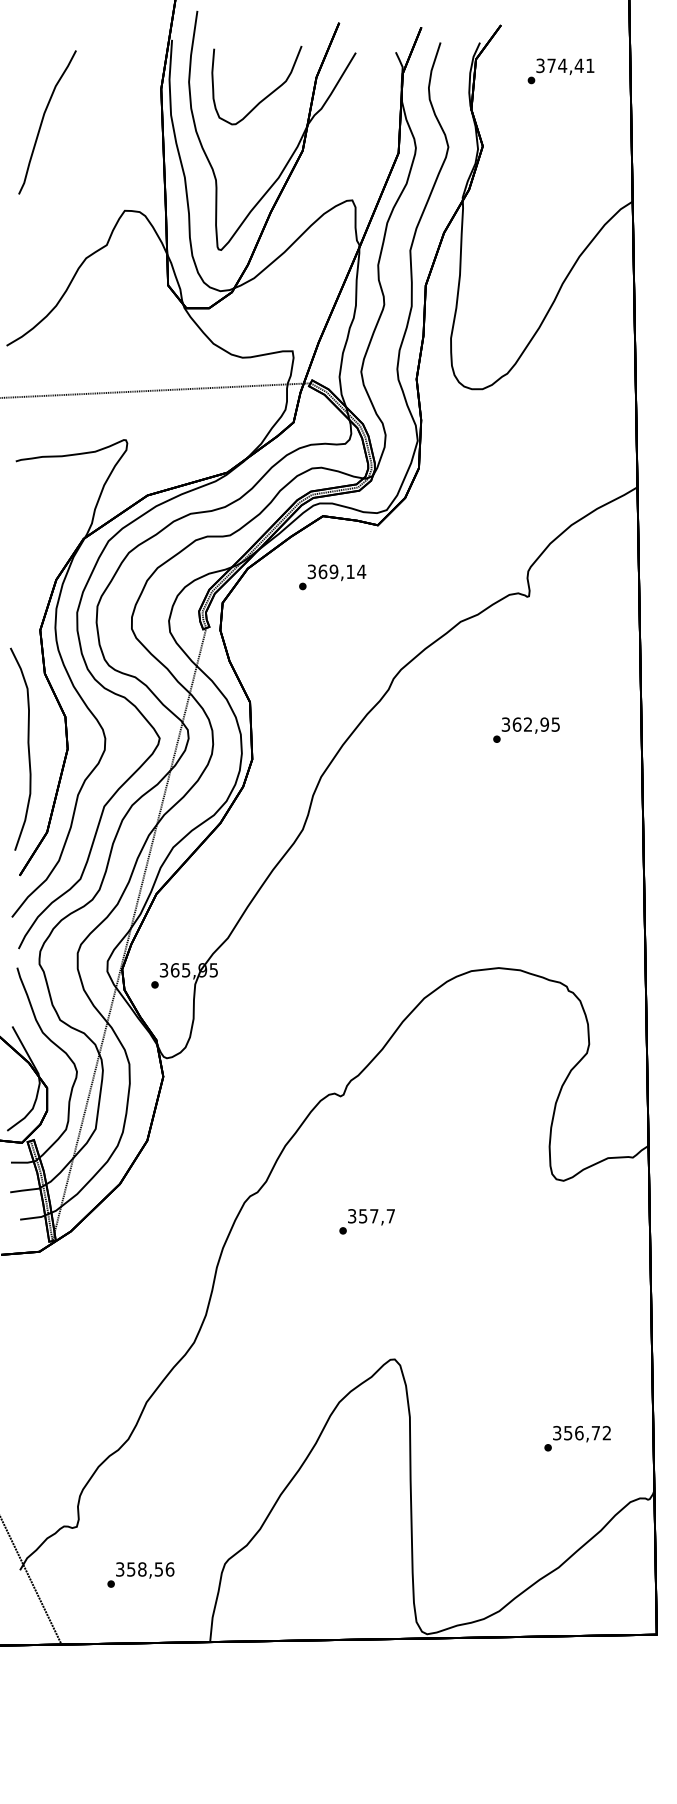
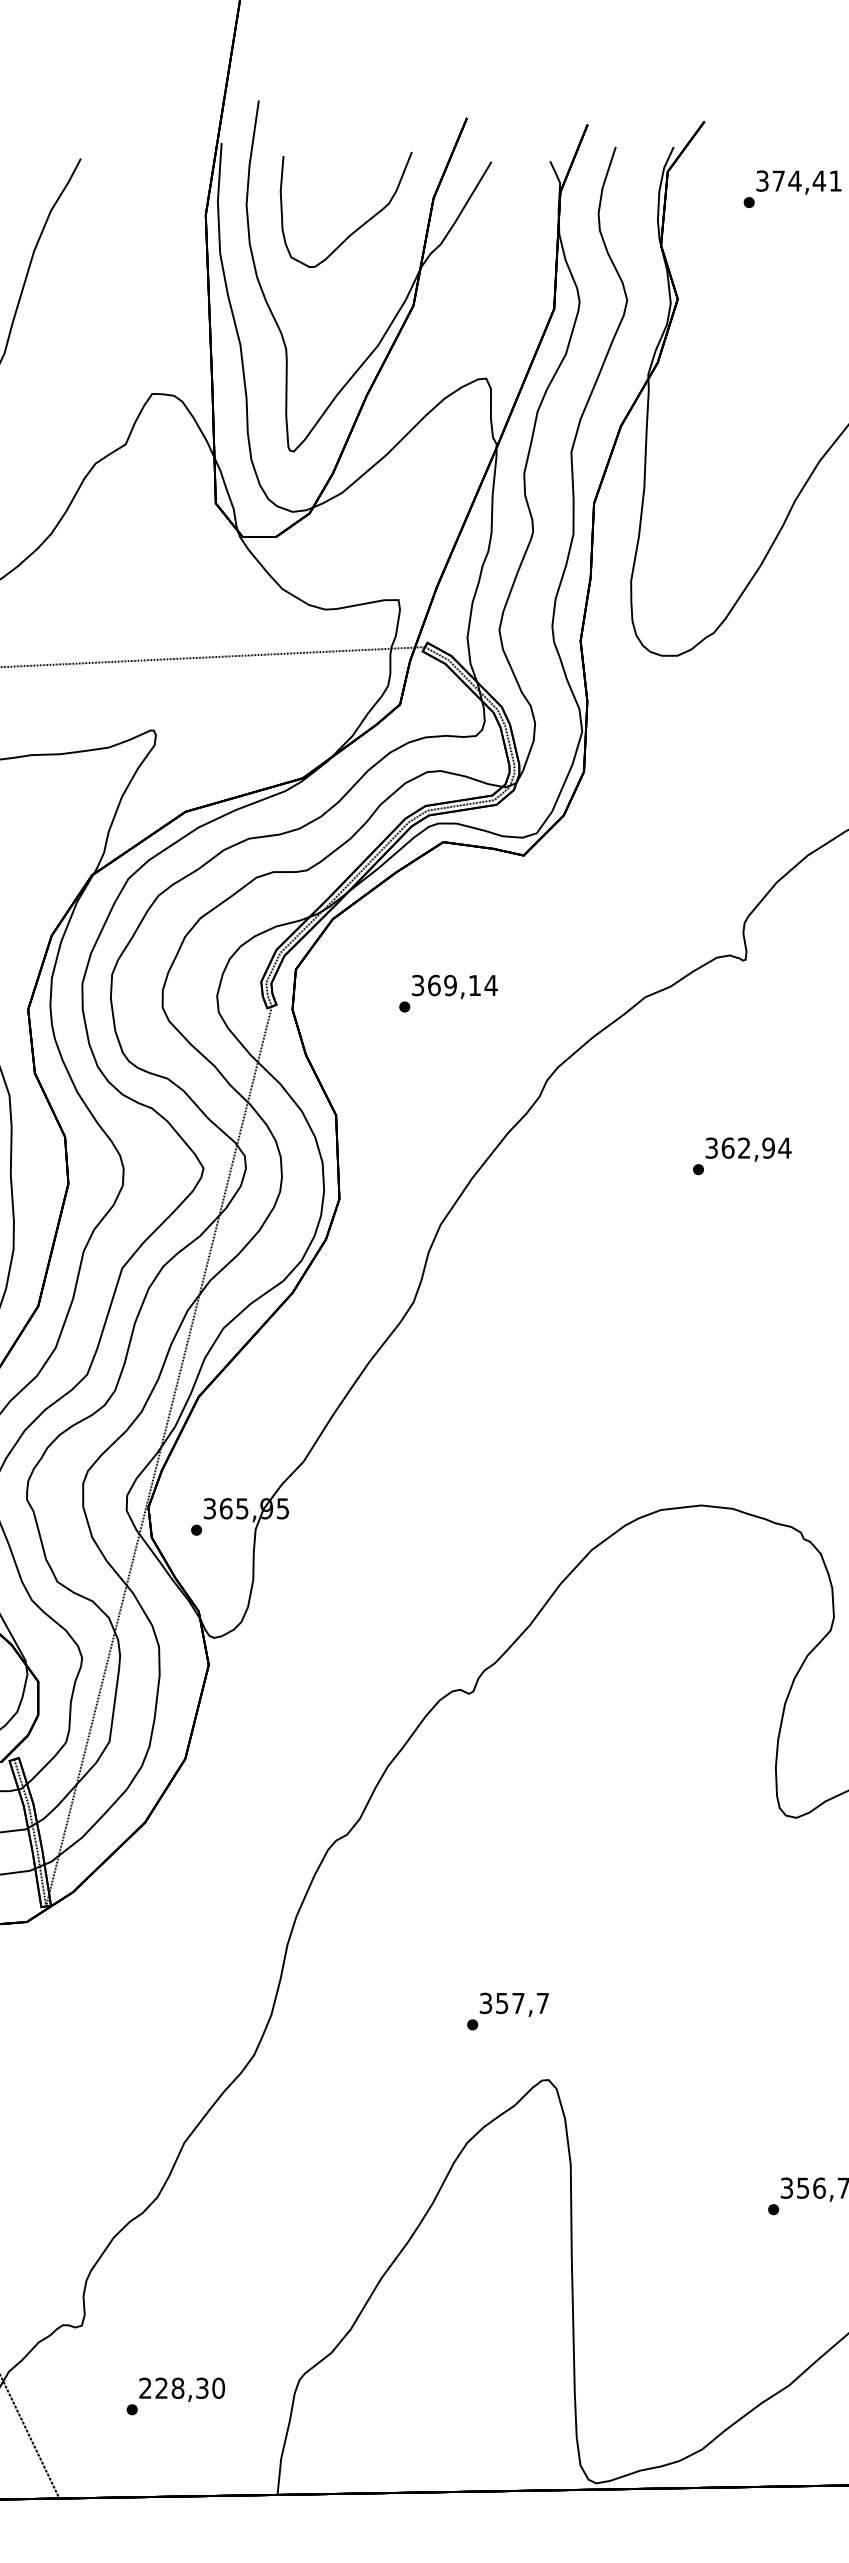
text: (332, 577) -> (448, 993), moved
text: (555, 724) -> (784, 1147), 362,95 -> 362,94
text: (366, 1221) -> (507, 2011), moved
text: (145, 1569) -> (182, 2388), 358,56 -> 228,30

